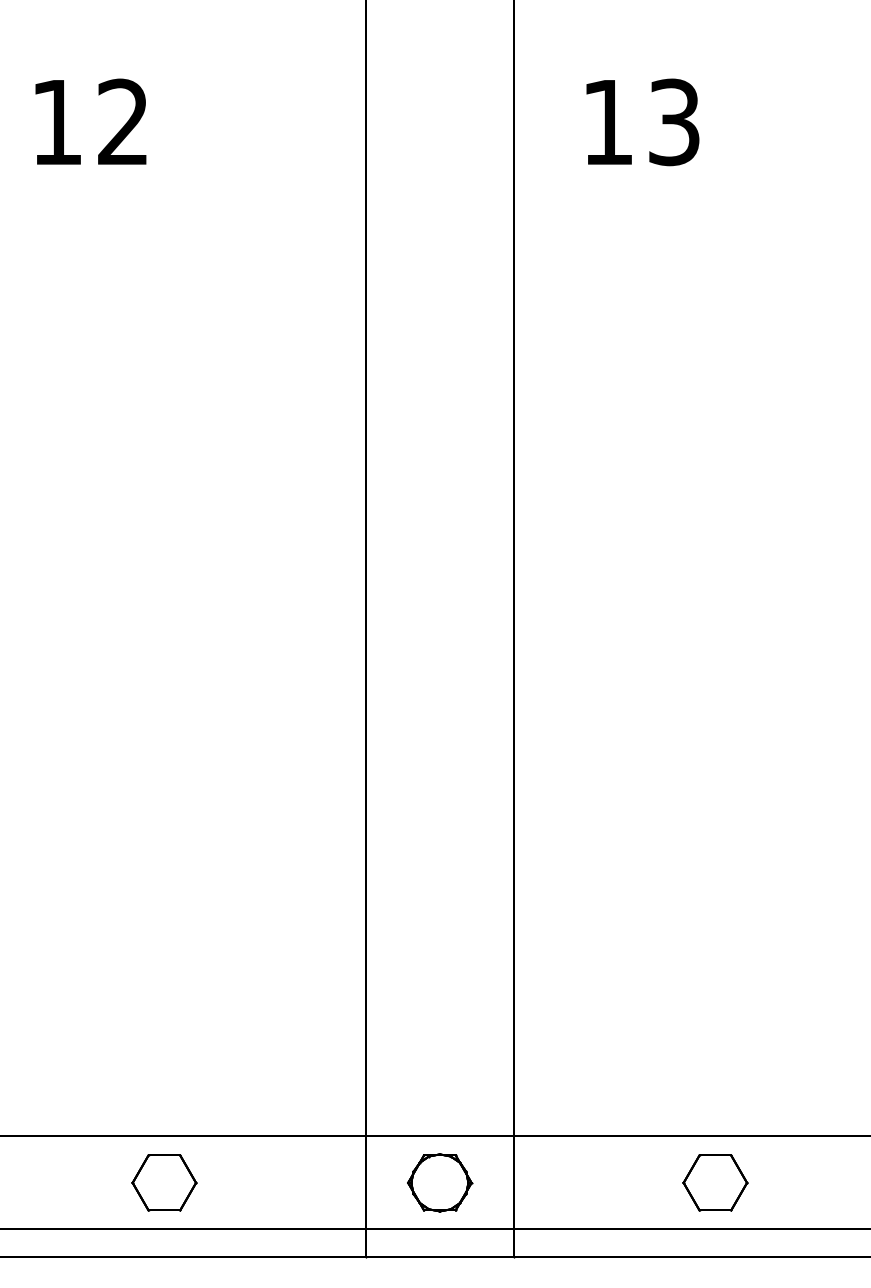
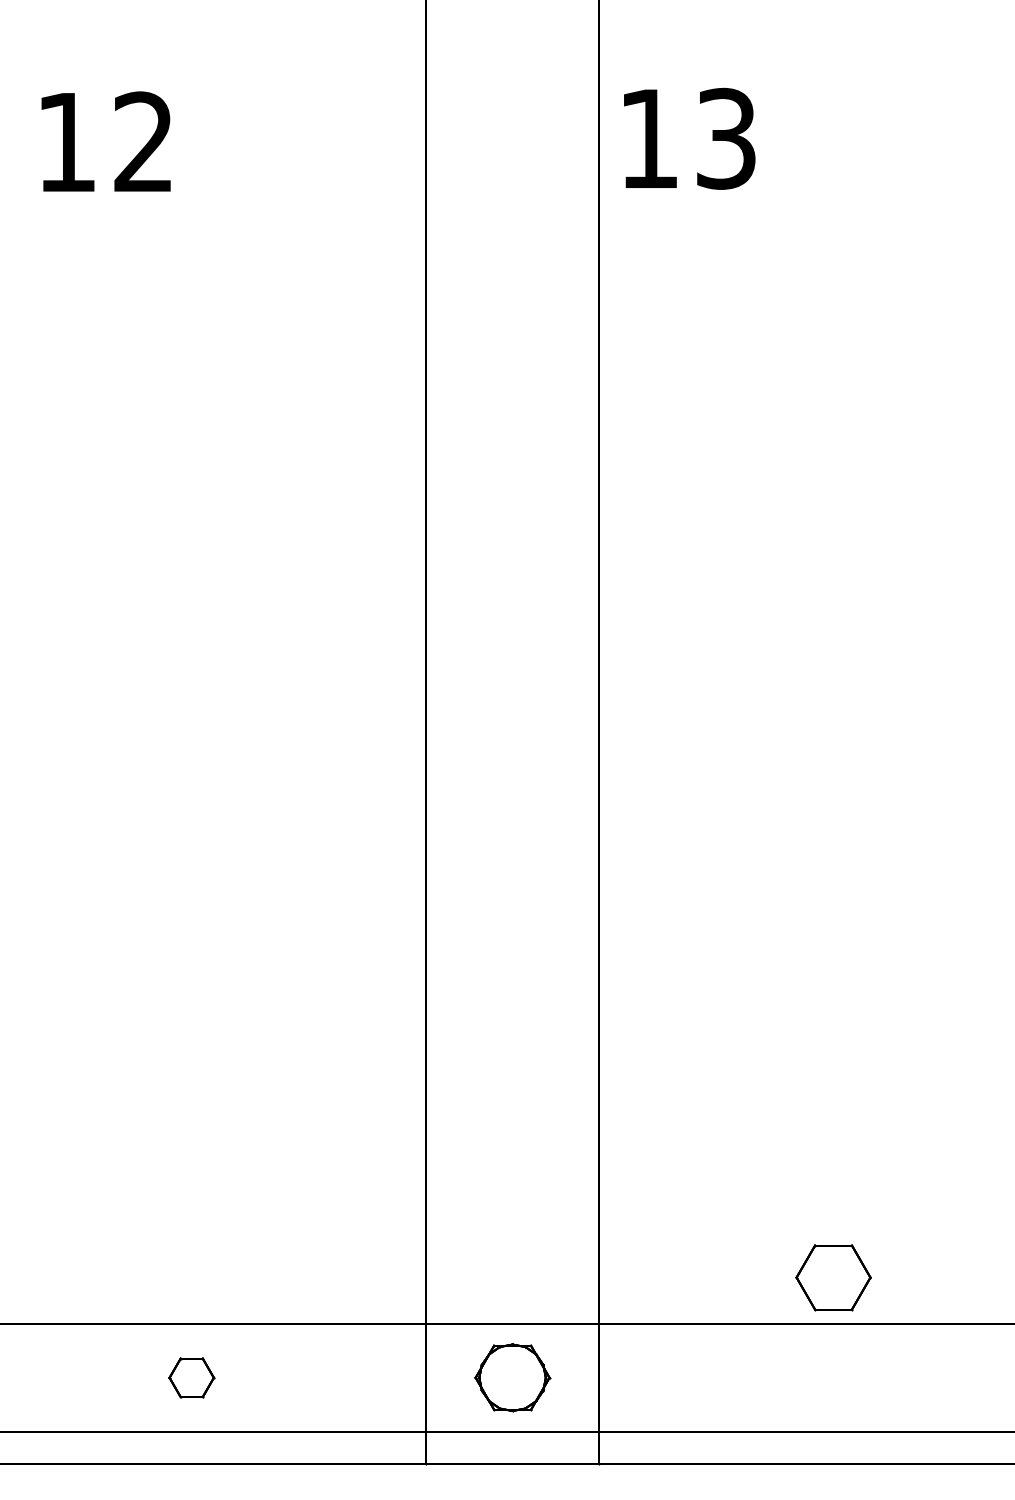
text: (642, 122) -> (689, 139), moved
part: (164, 1182) -> (191, 1377), size x0.6
part: (715, 1182) -> (833, 1277), moved

